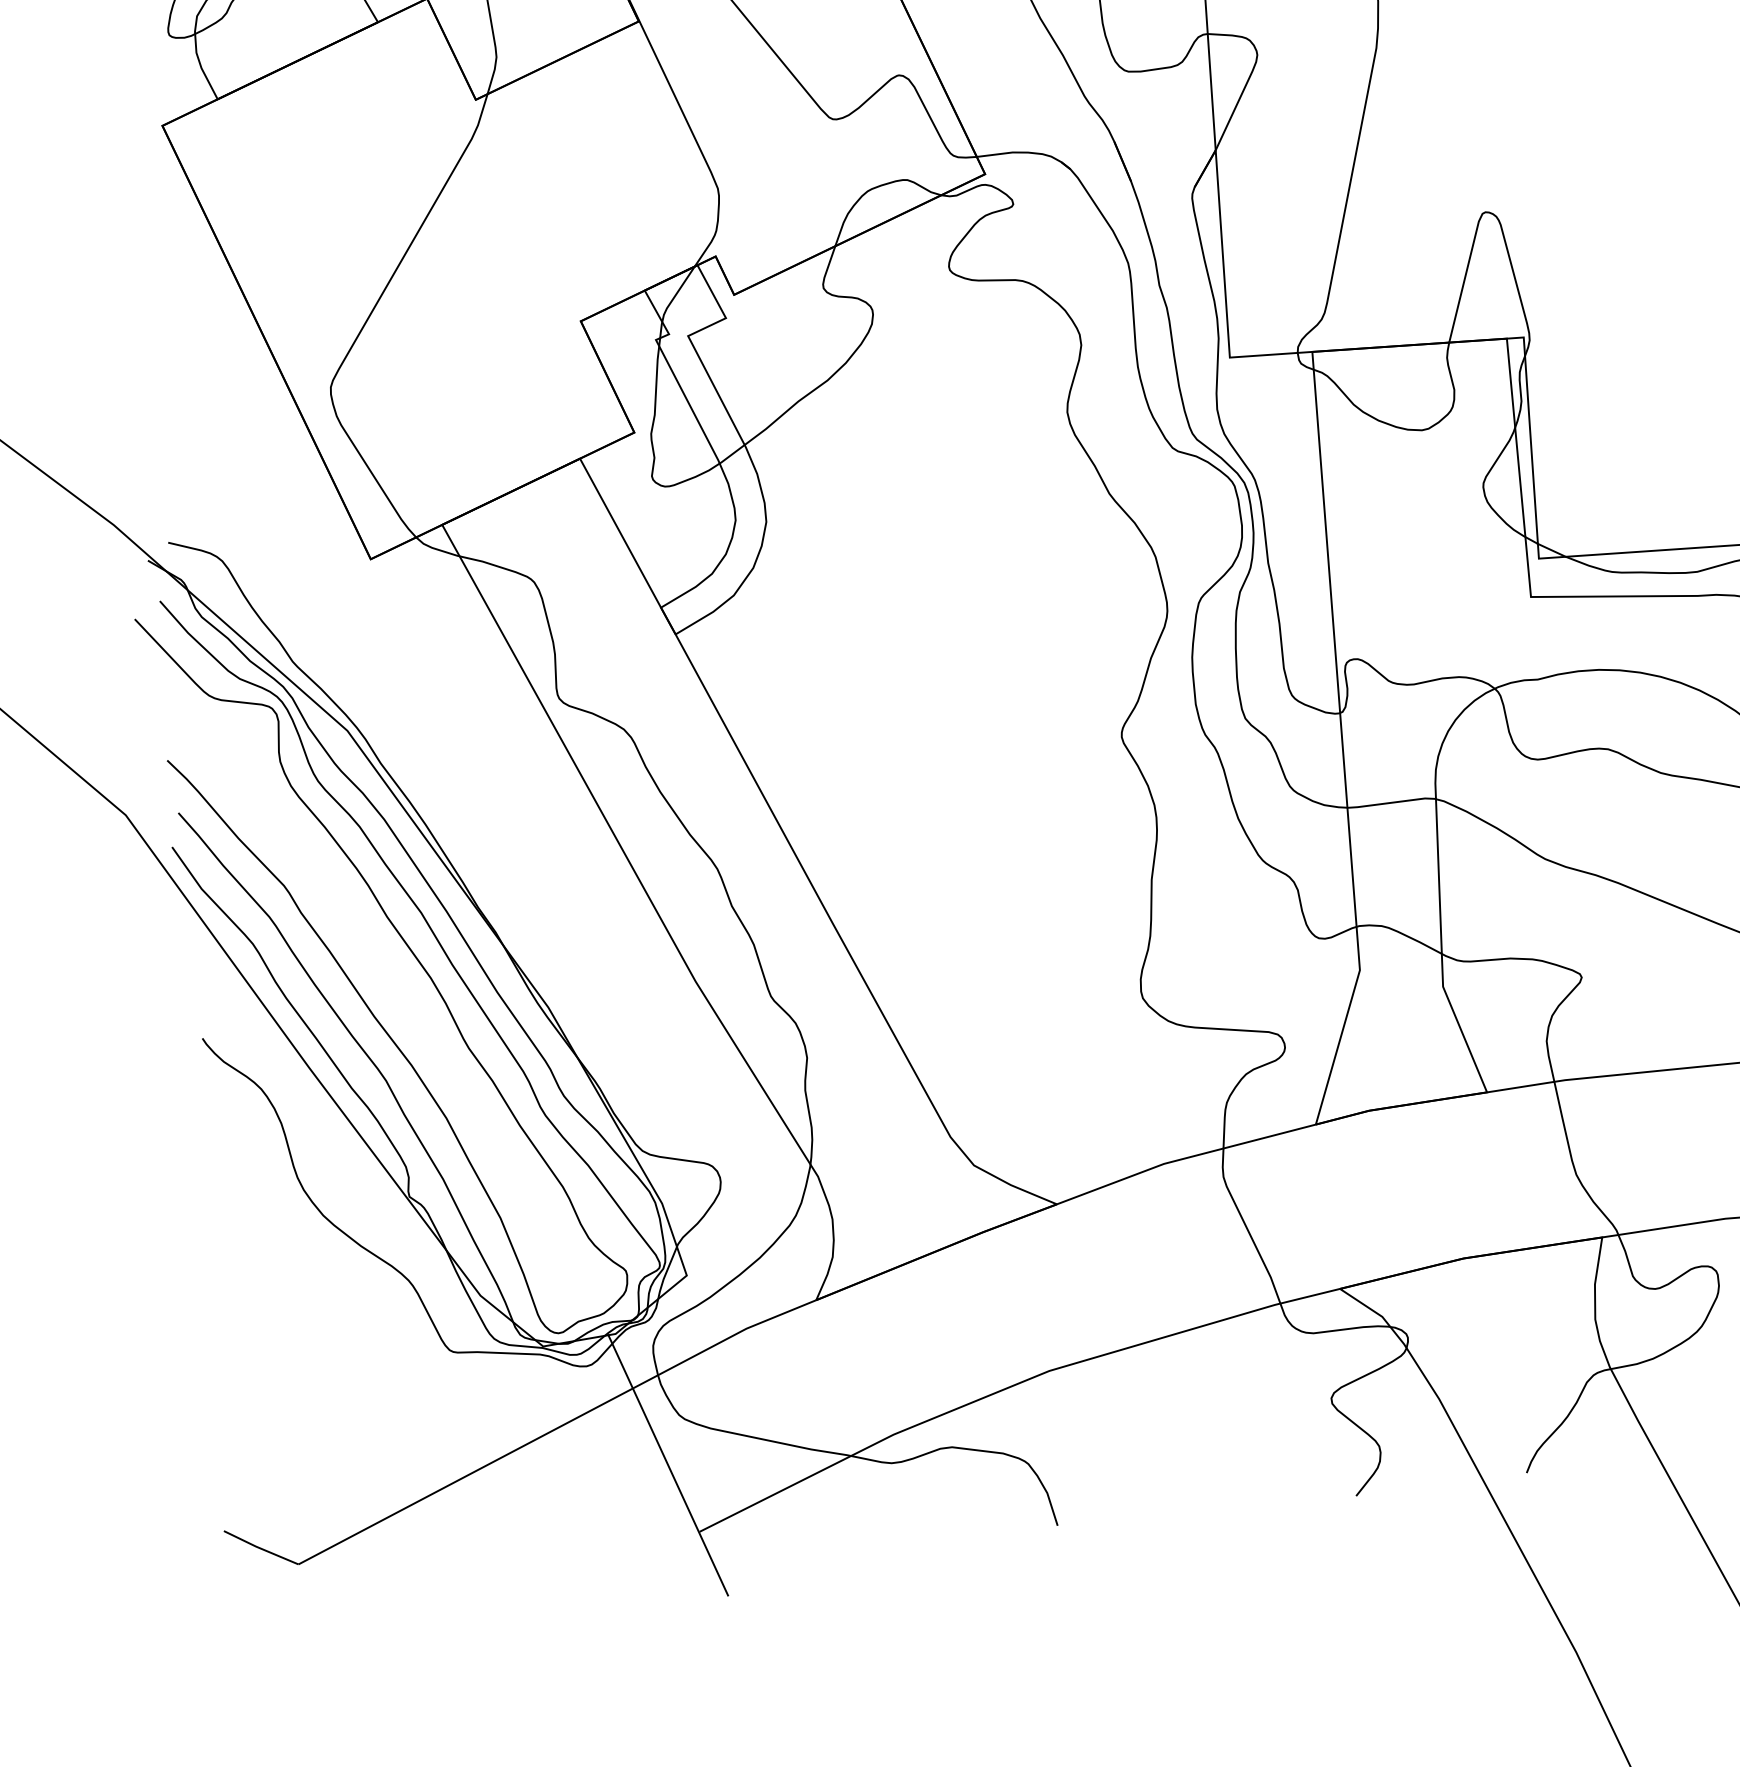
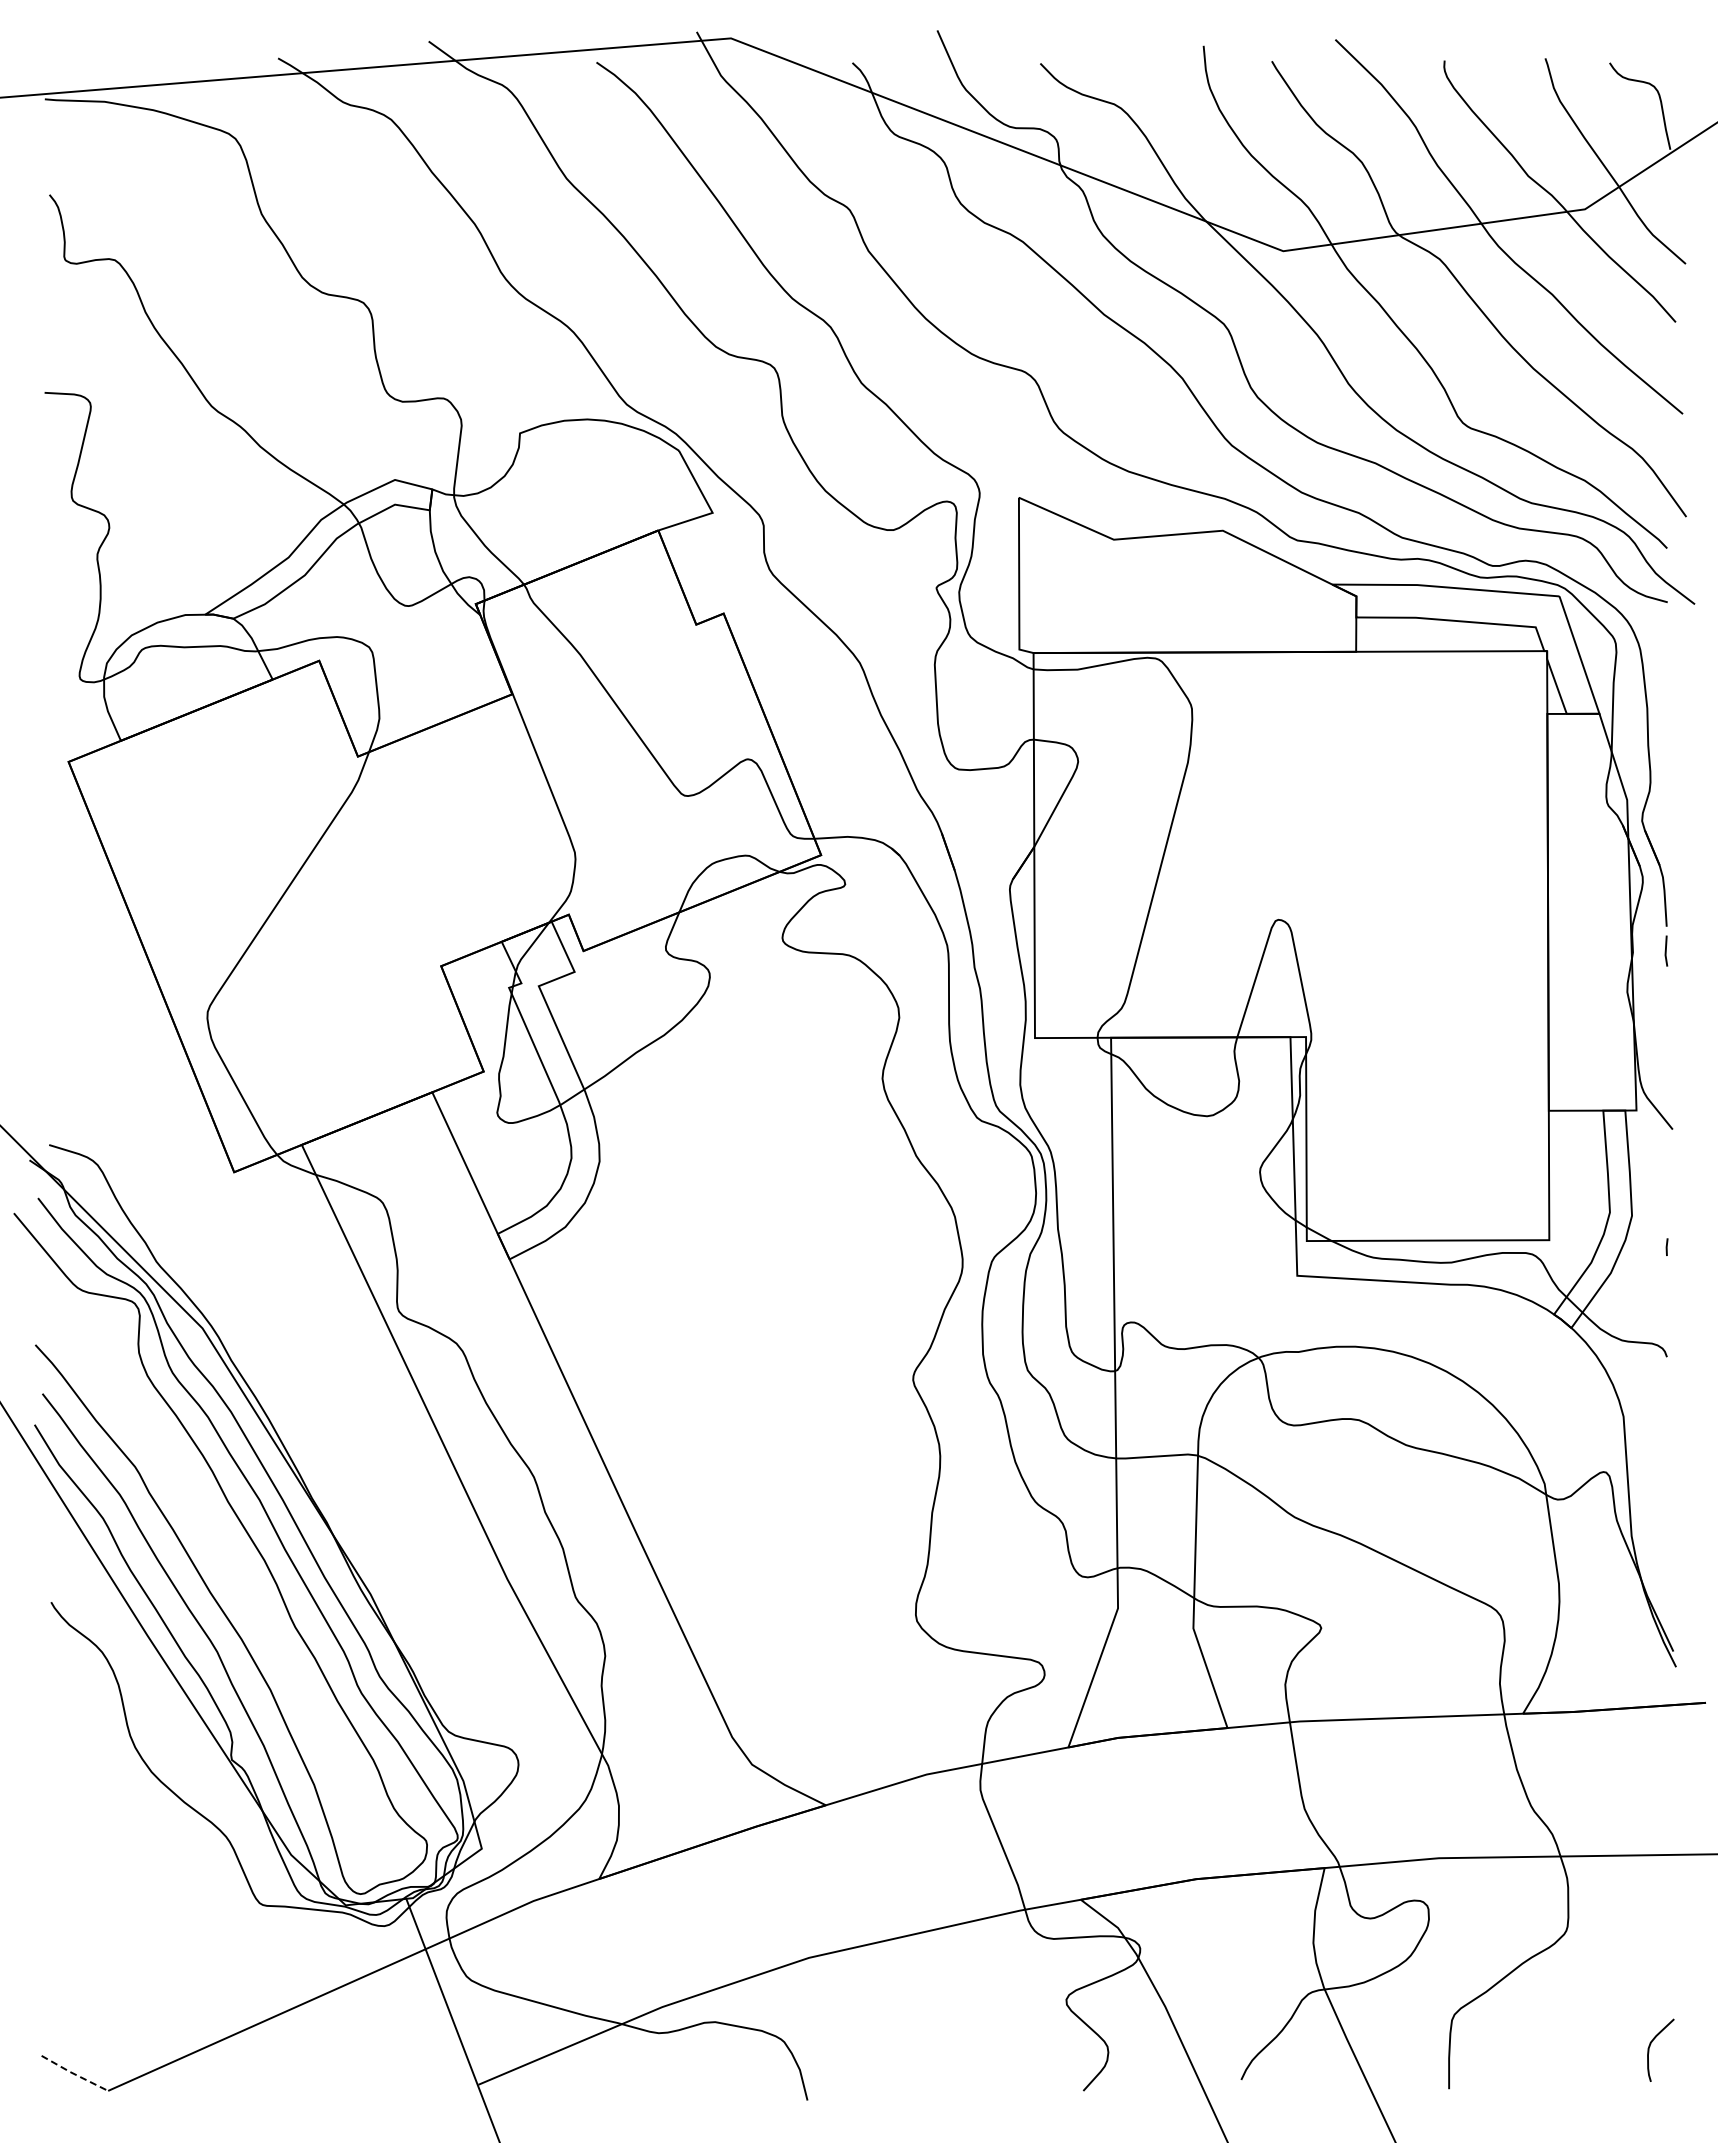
line: (260, 1548) -> (74, 2074), solid -> dashed

